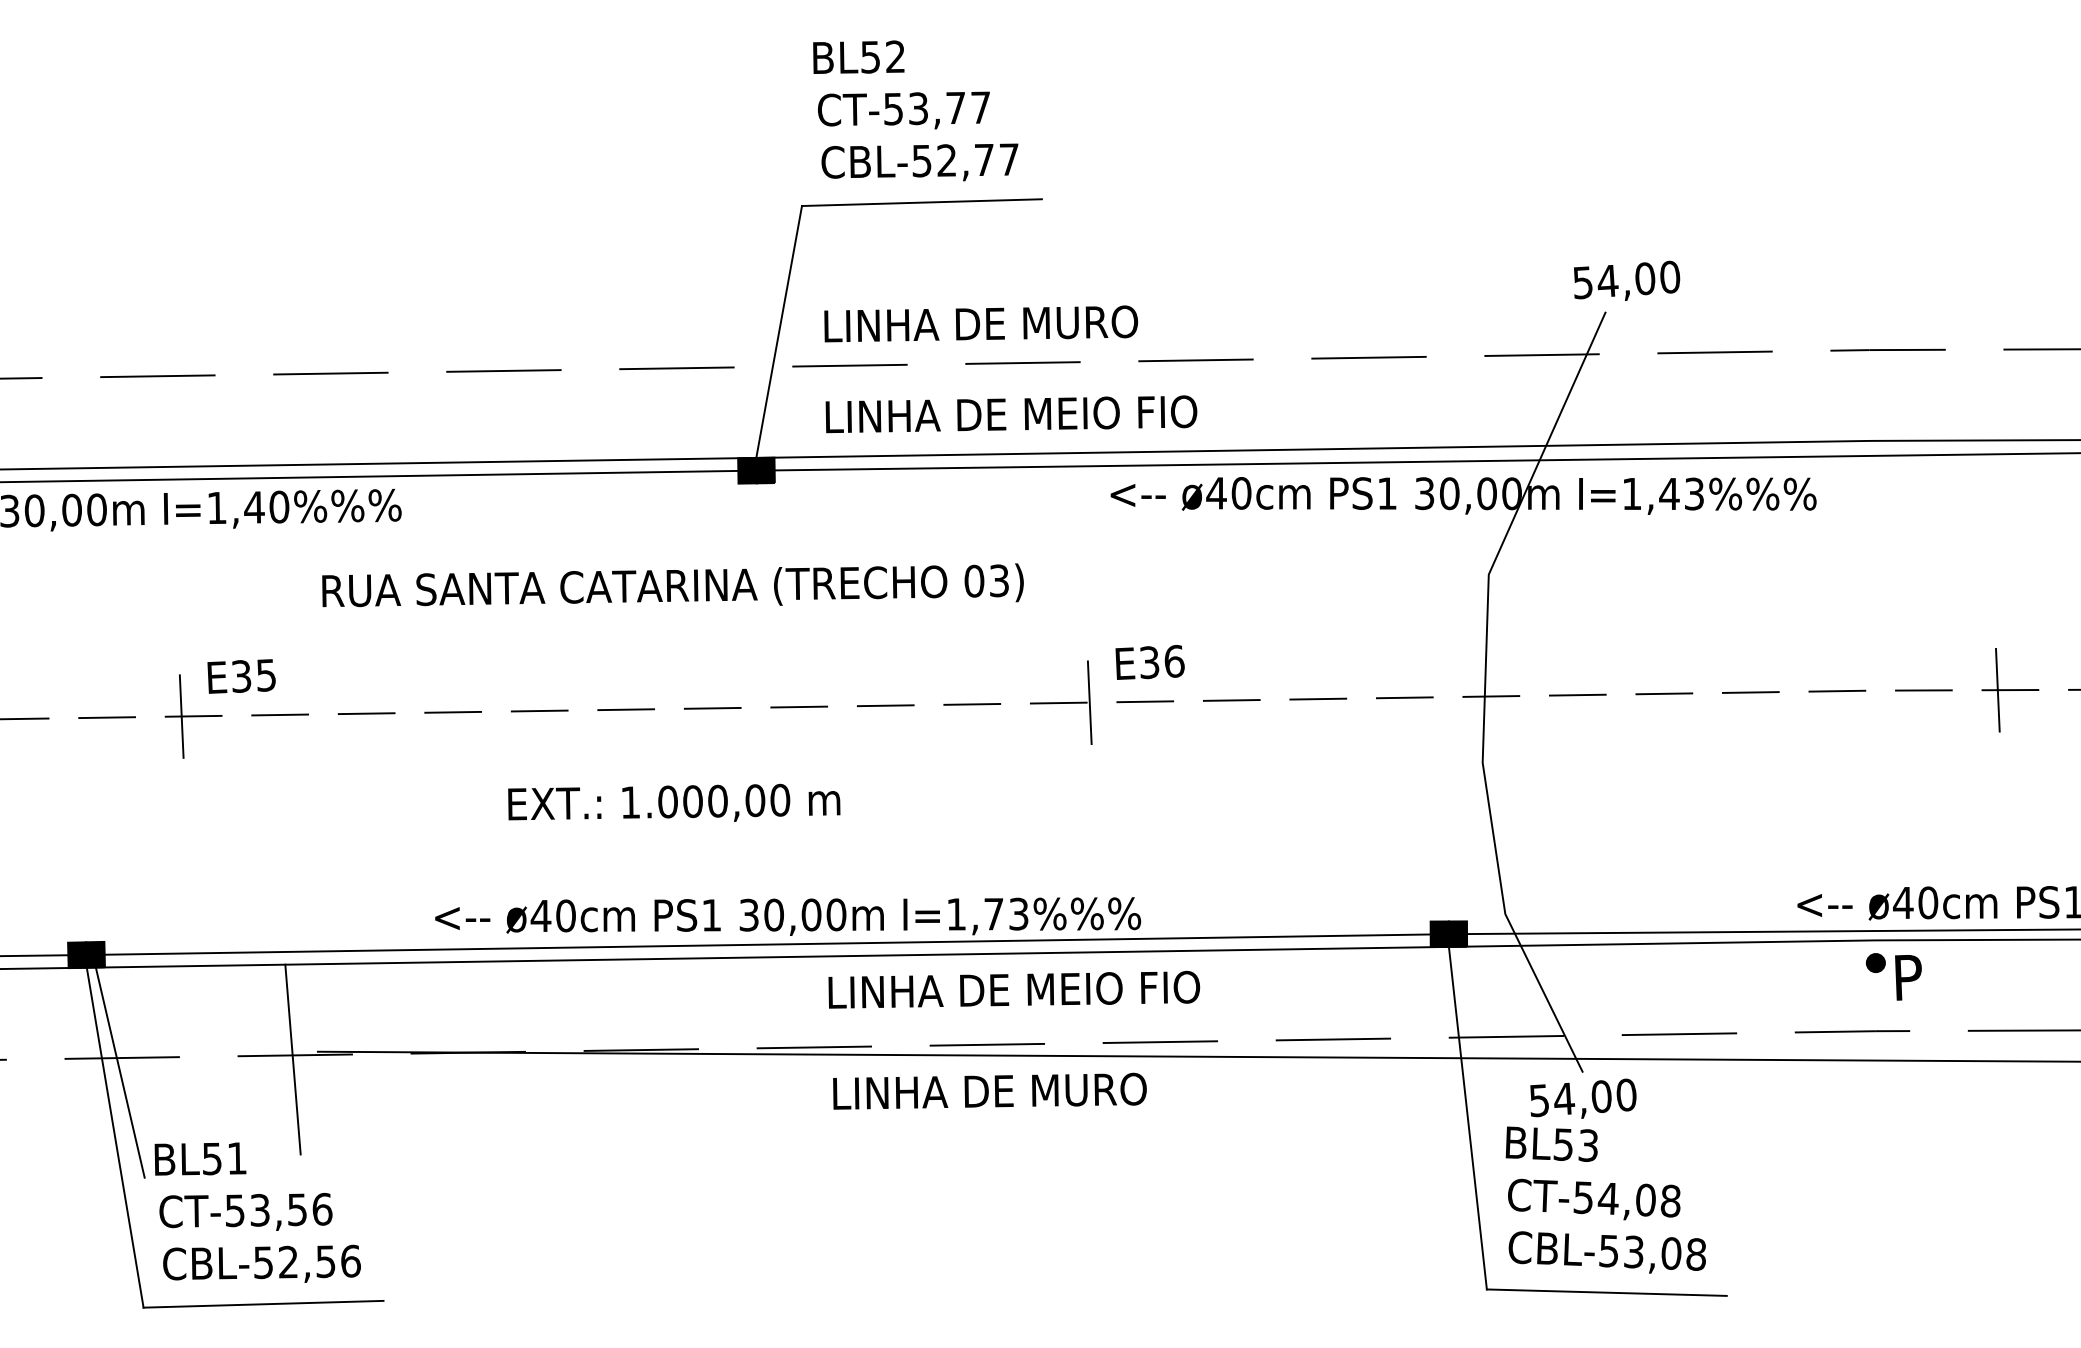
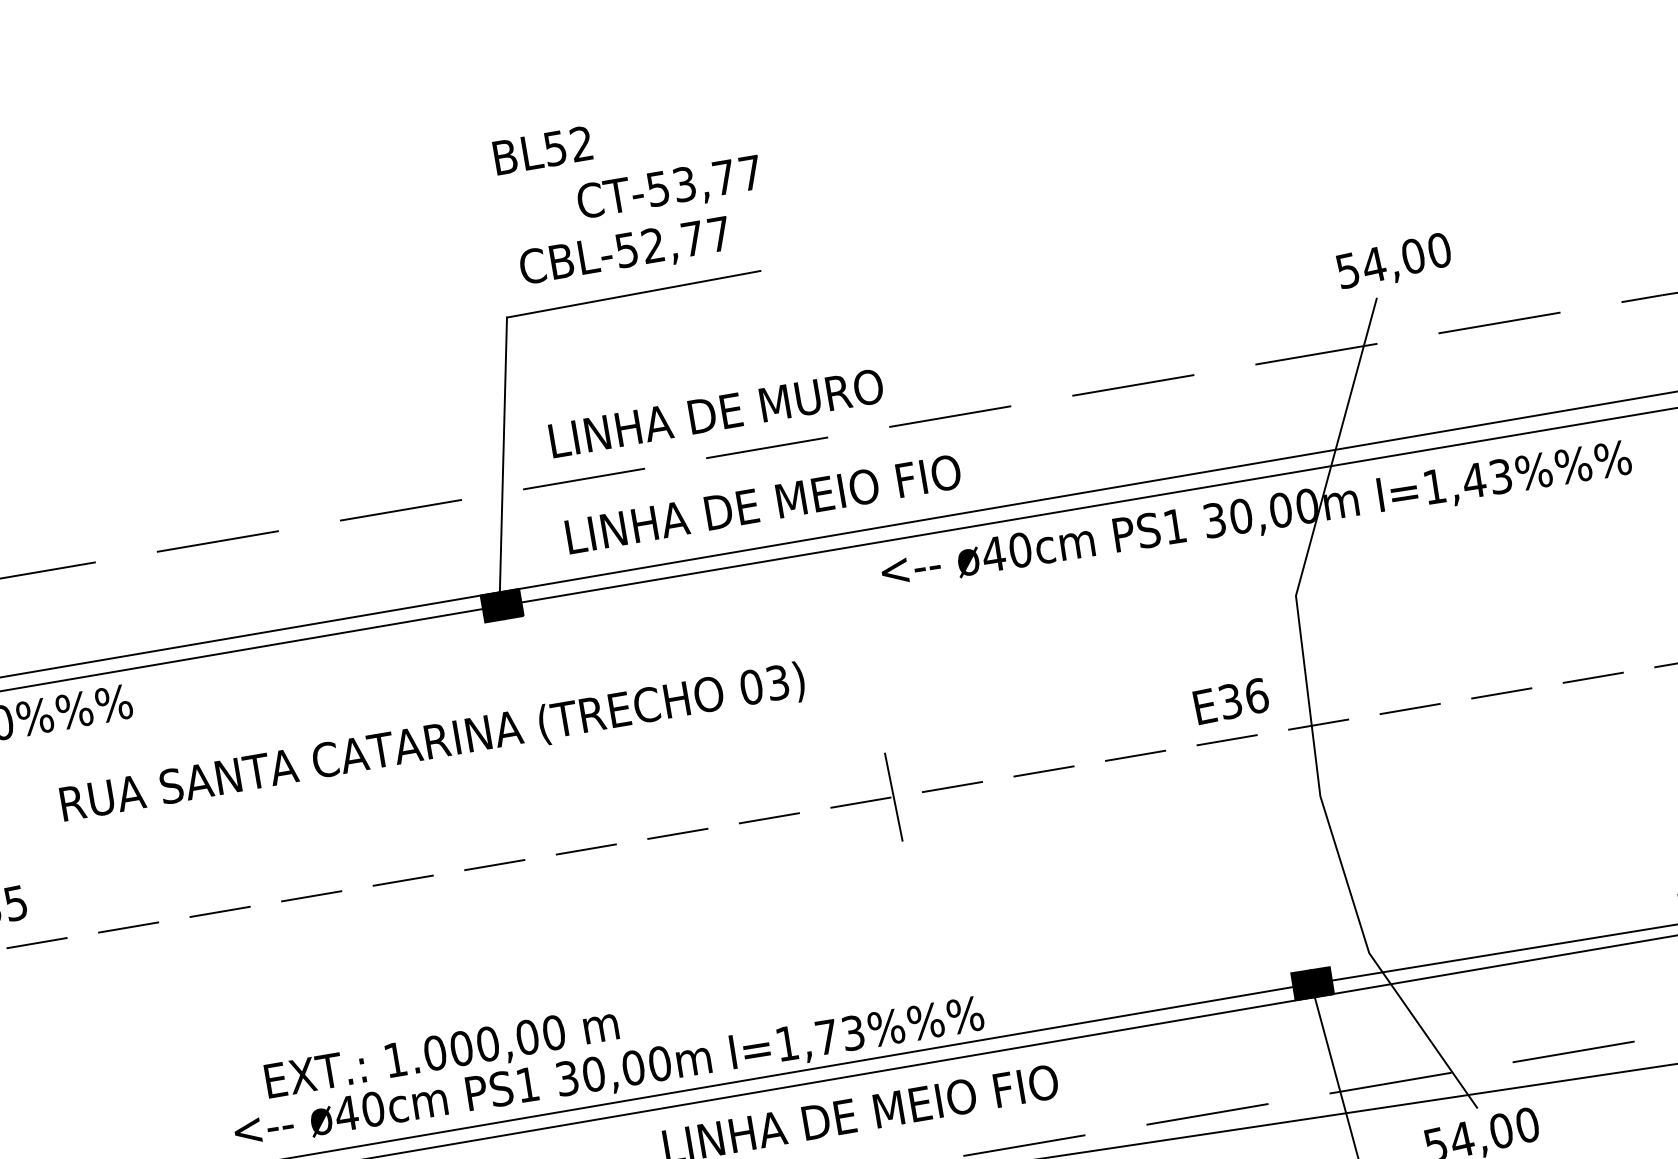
text: (903, 110) -> (668, 188), moved
text: (1149, 662) -> (1230, 701), moved
text: (674, 802) -> (442, 1052), moved

